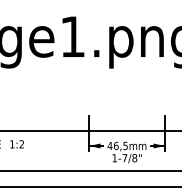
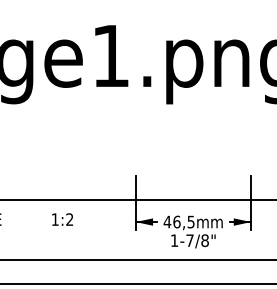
text: (16, 144) -> (61, 219), moved

